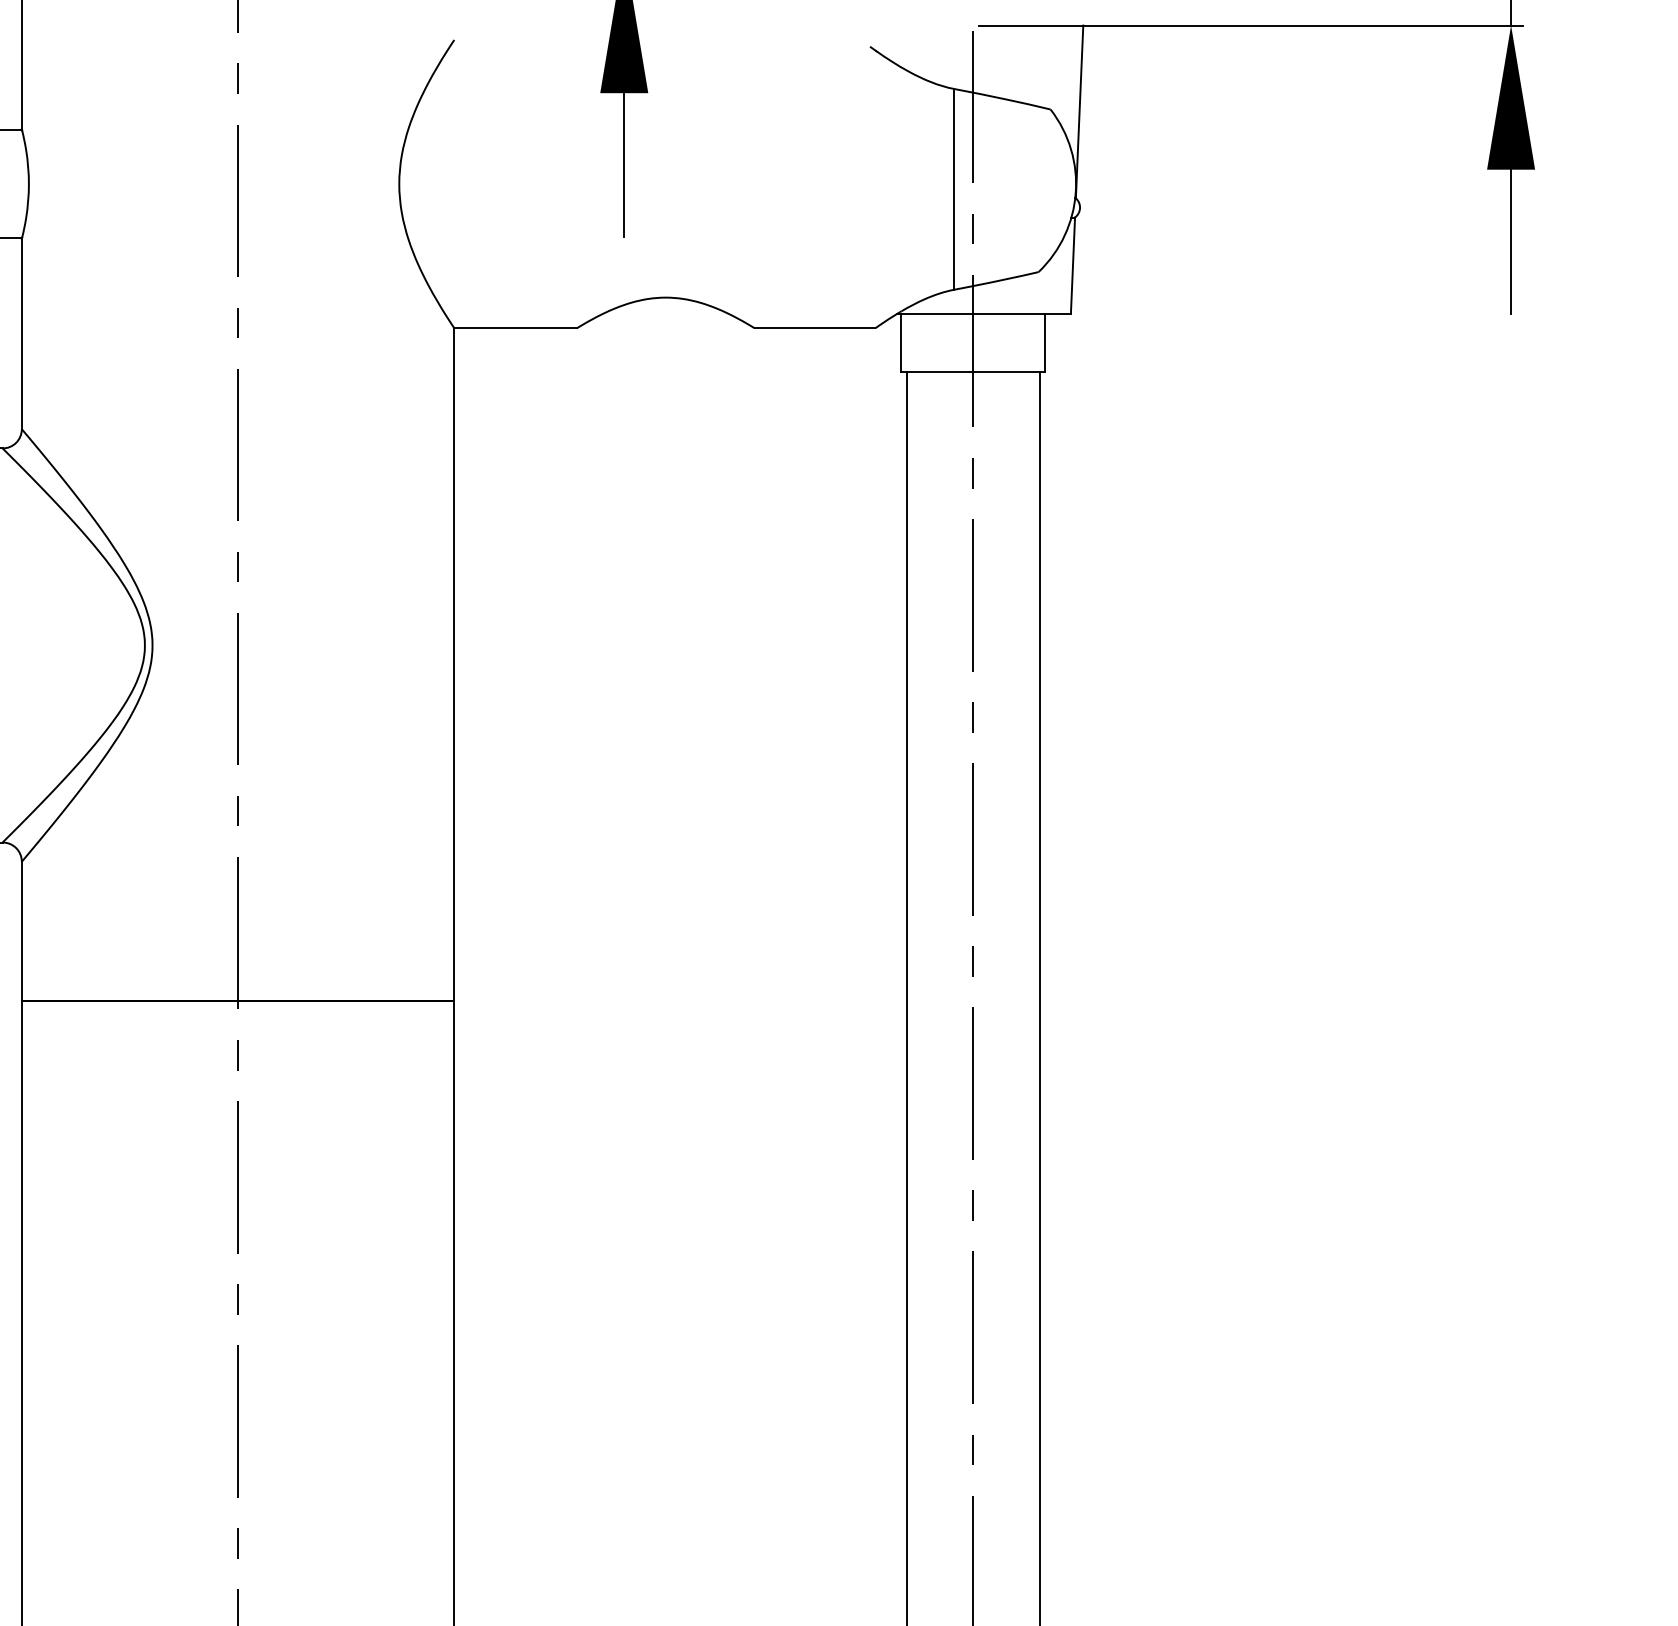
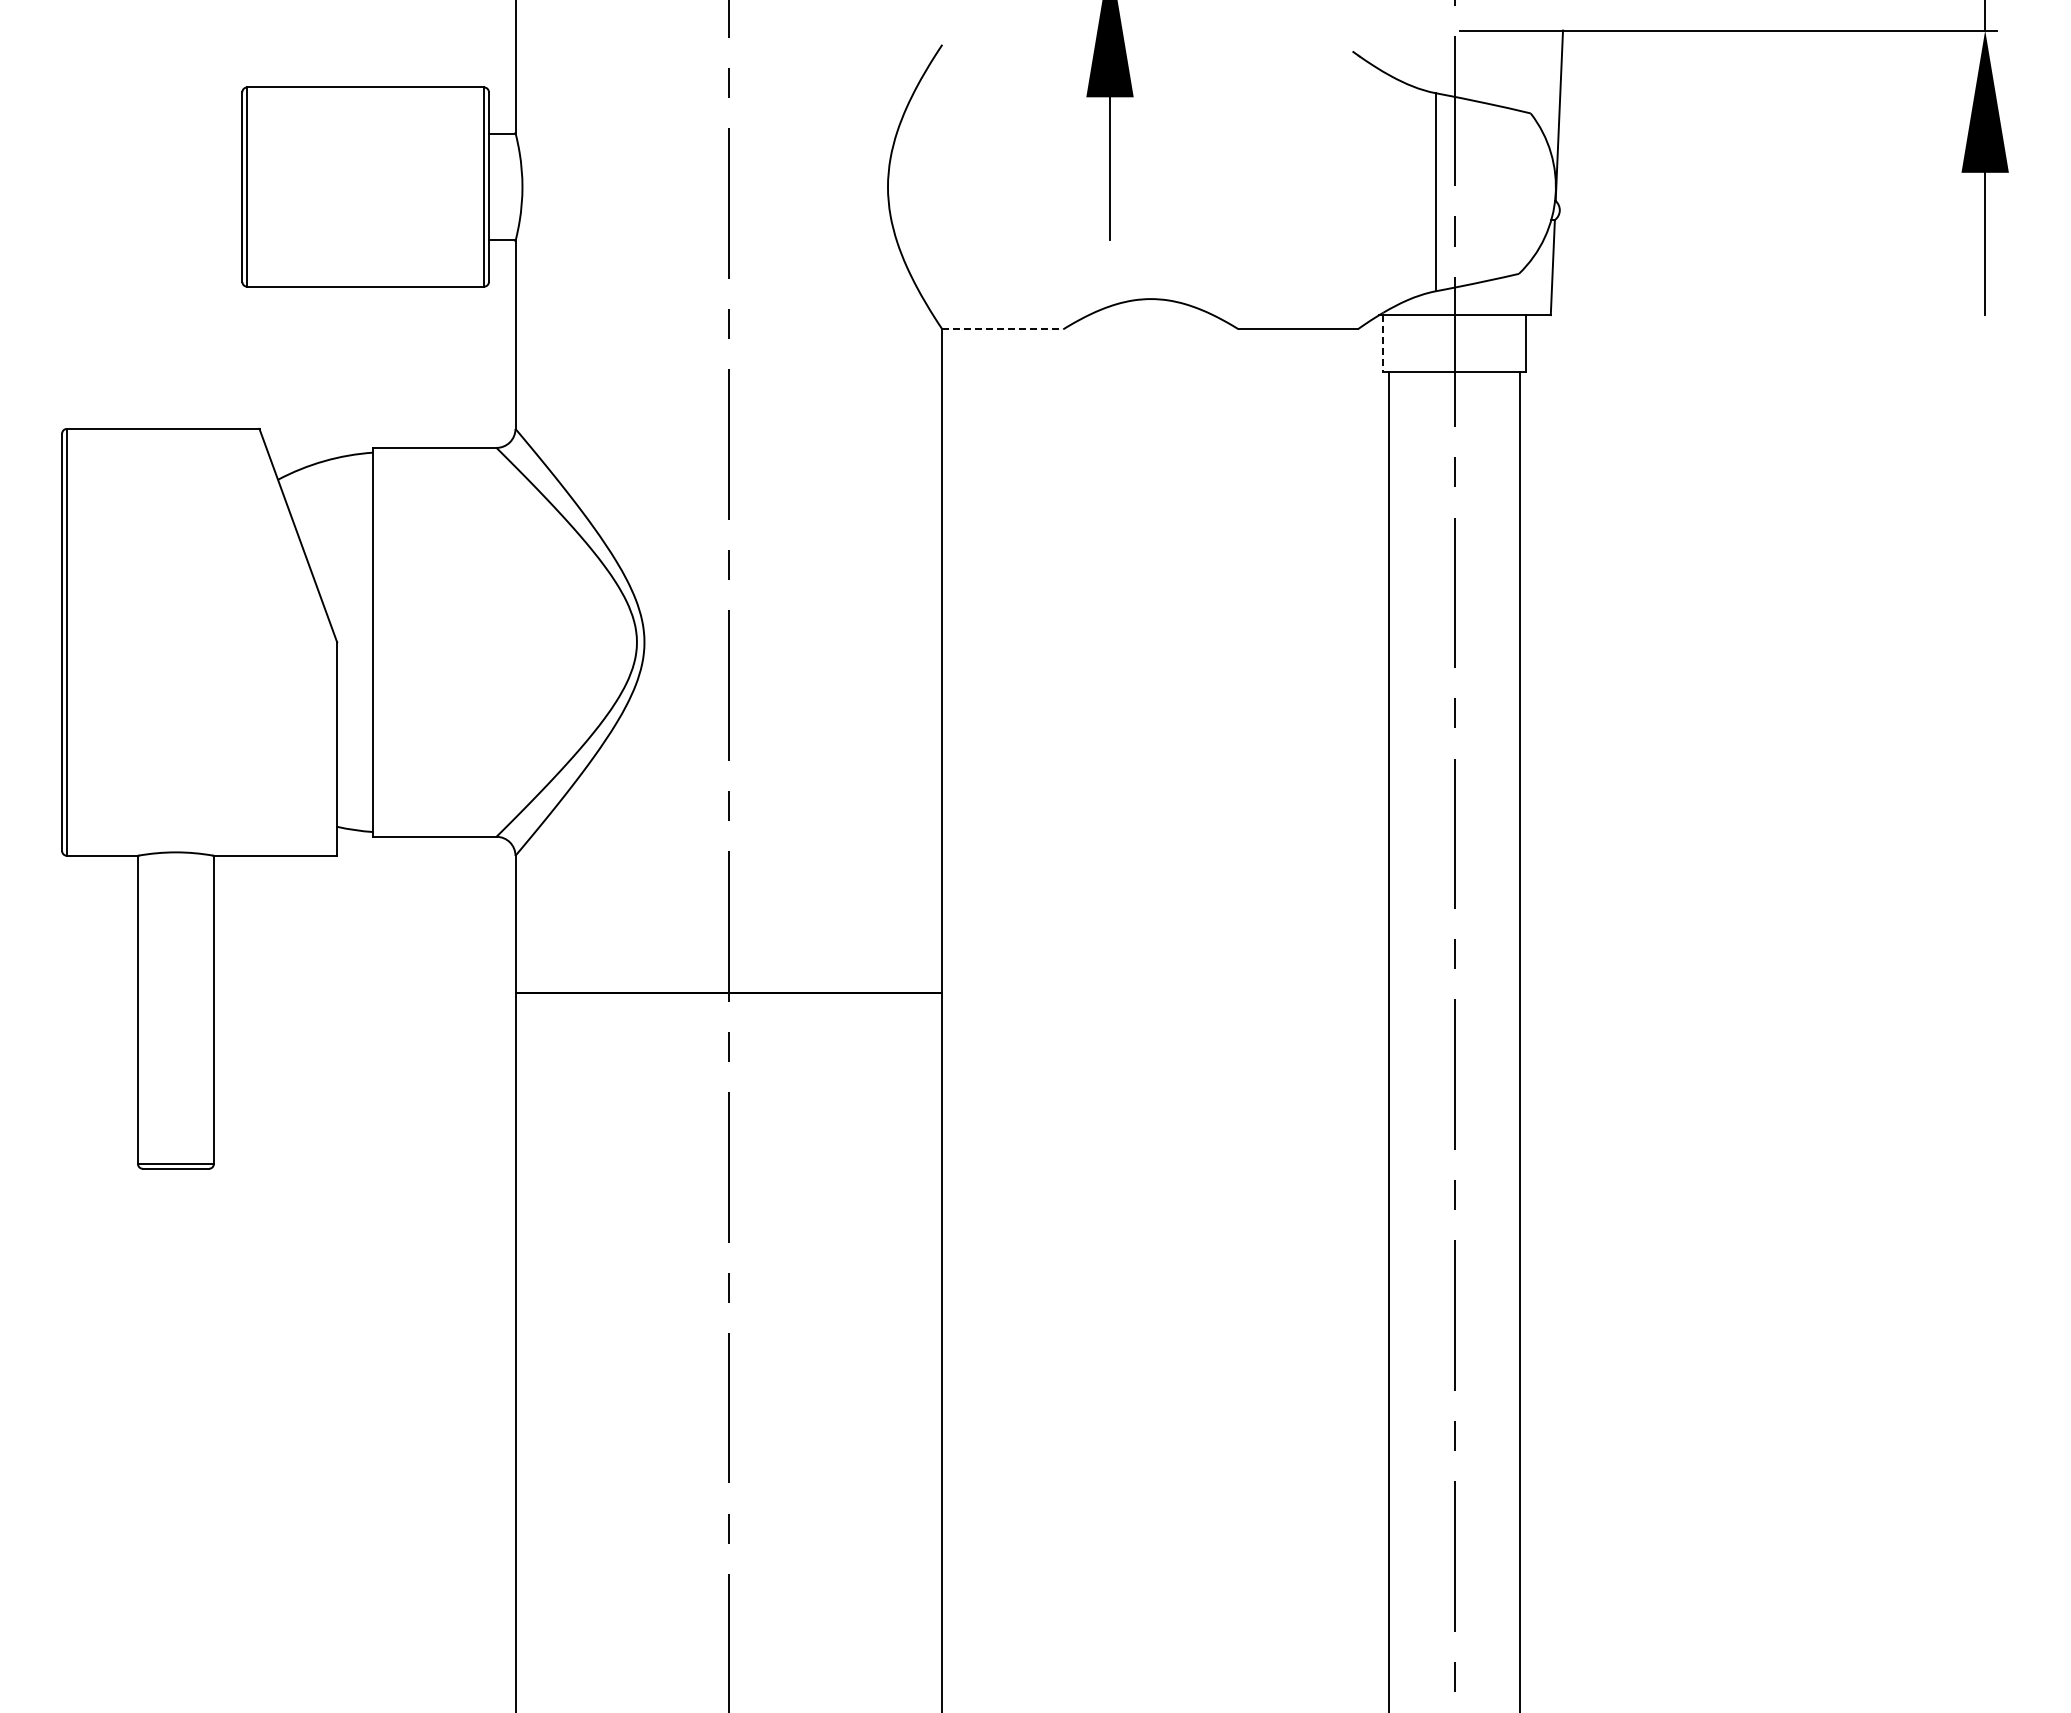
line: (516, 328) -> (1003, 329), solid -> dashed
line: (901, 343) -> (1383, 344), solid -> dashed

